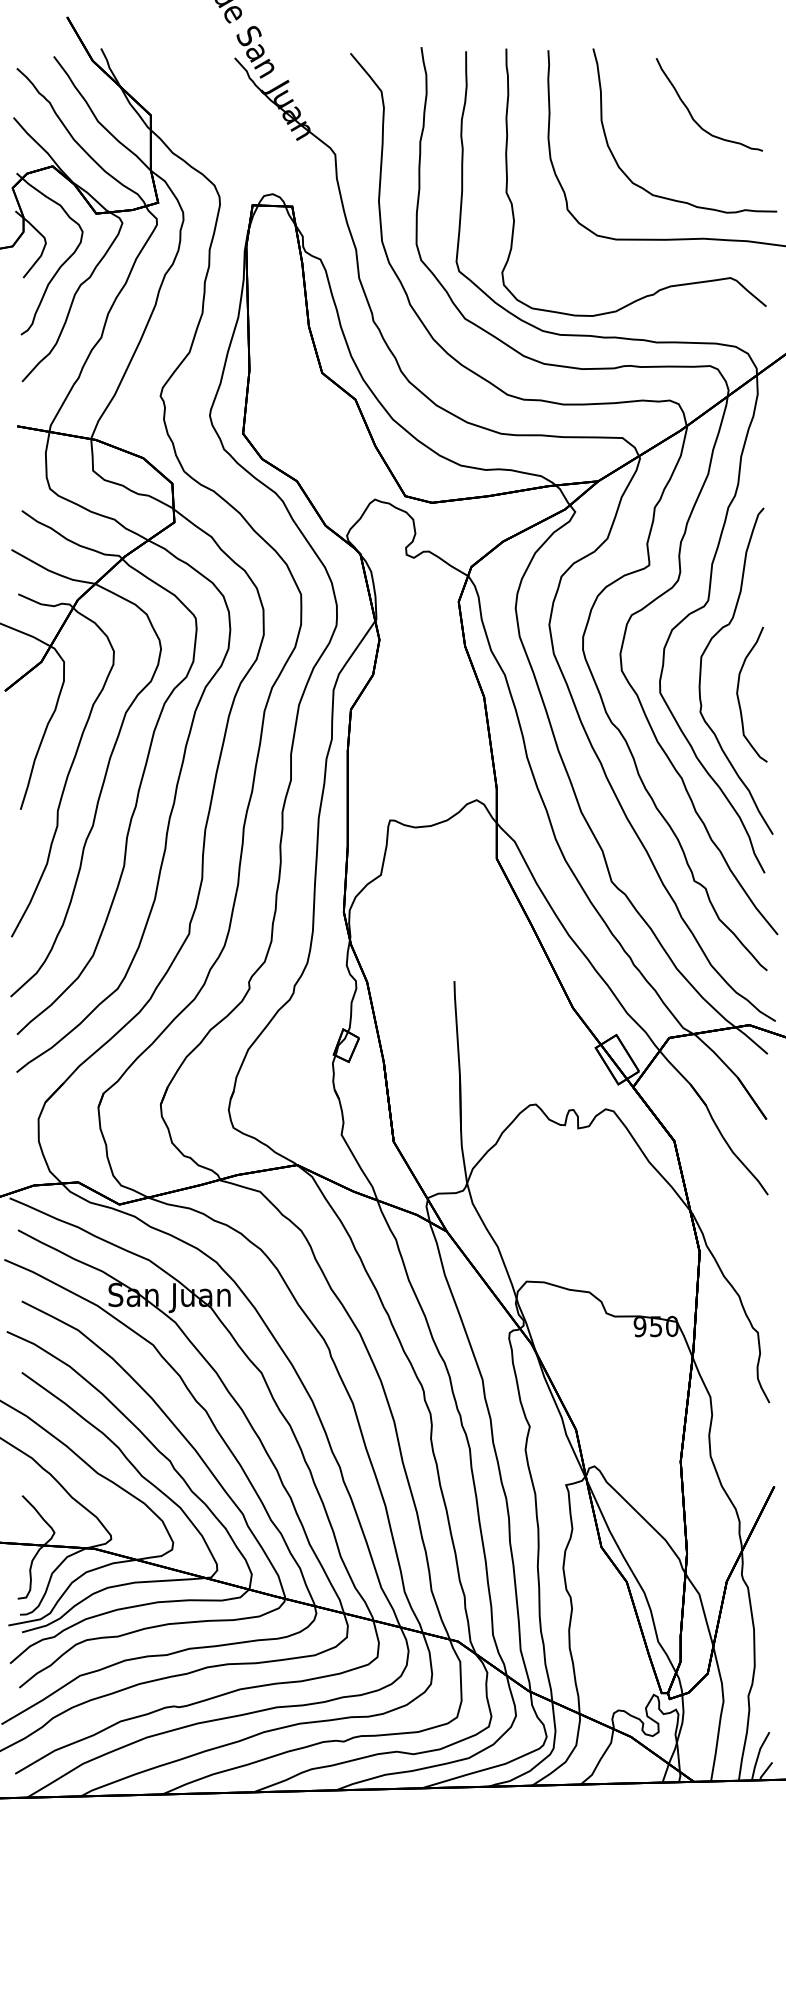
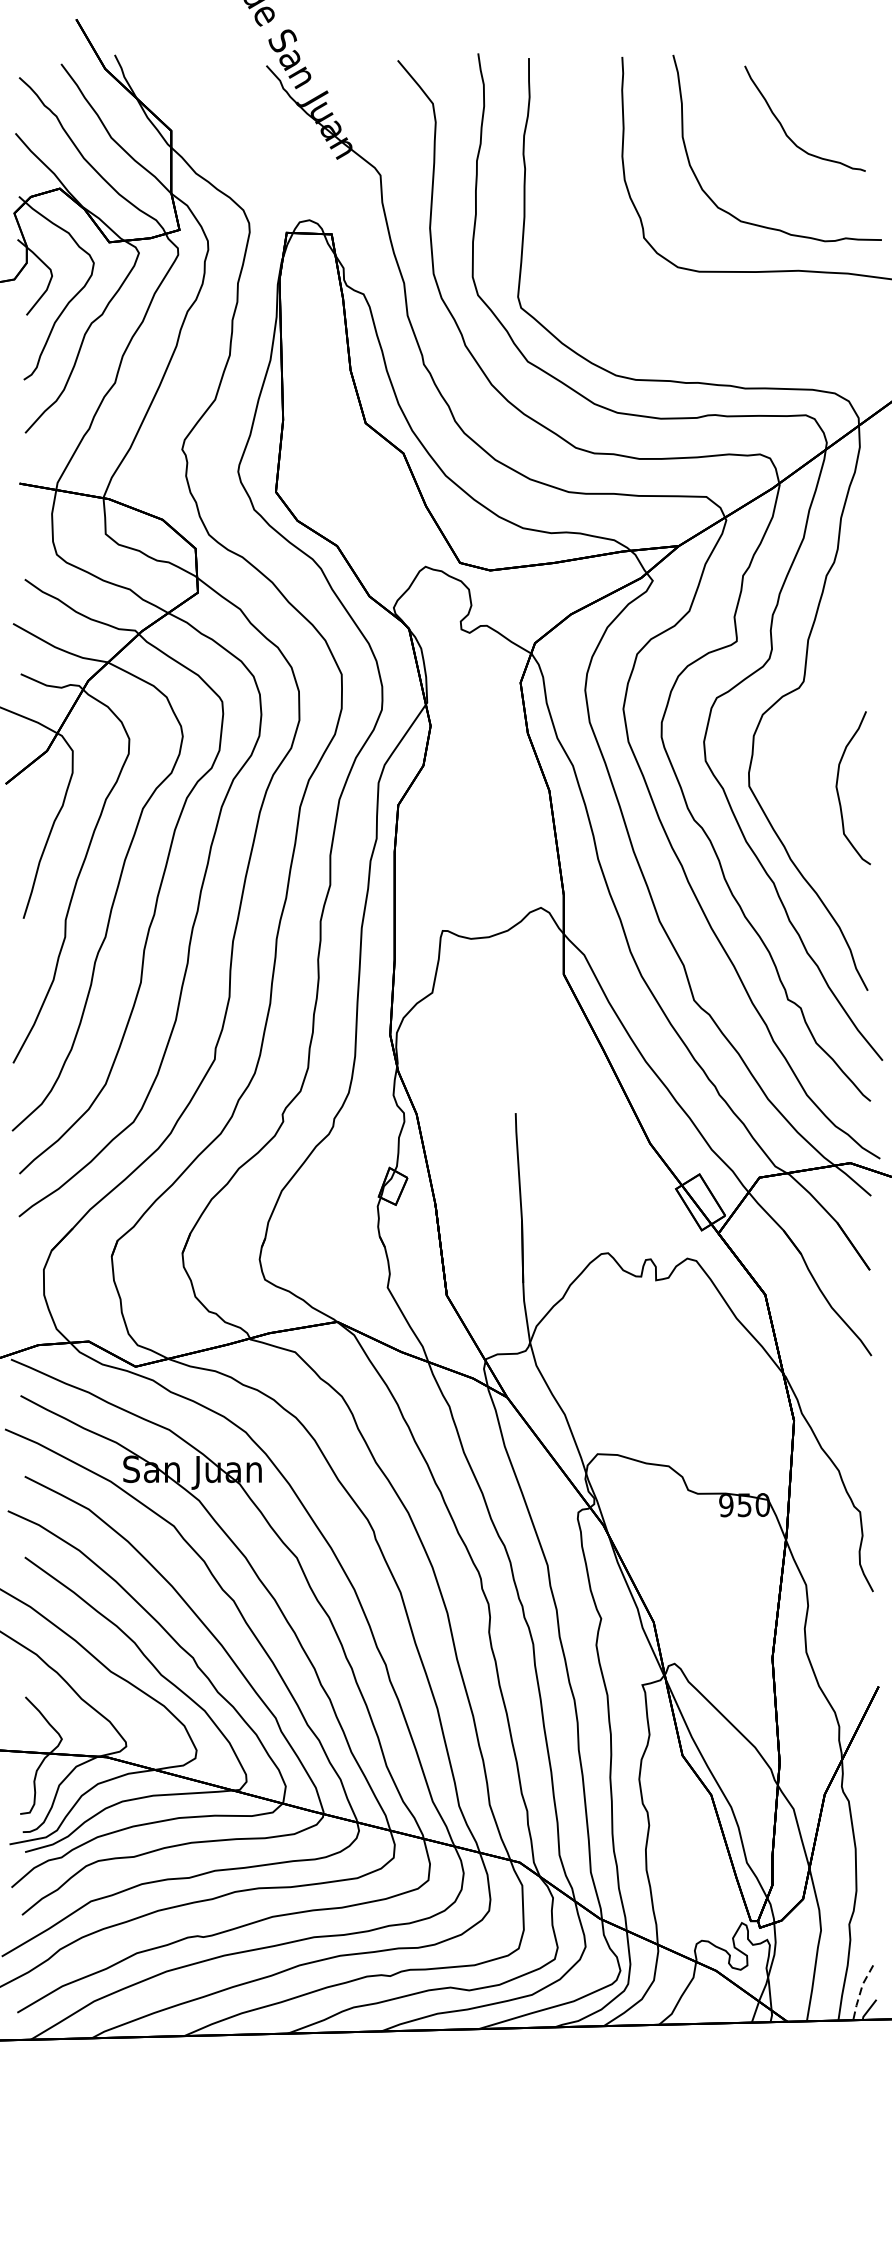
curve: (669, 285) -> (759, 323), removed
curve: (701, 670) -> (796, 760), removed
line: (758, 1755) -> (860, 1991), solid -> dashed

